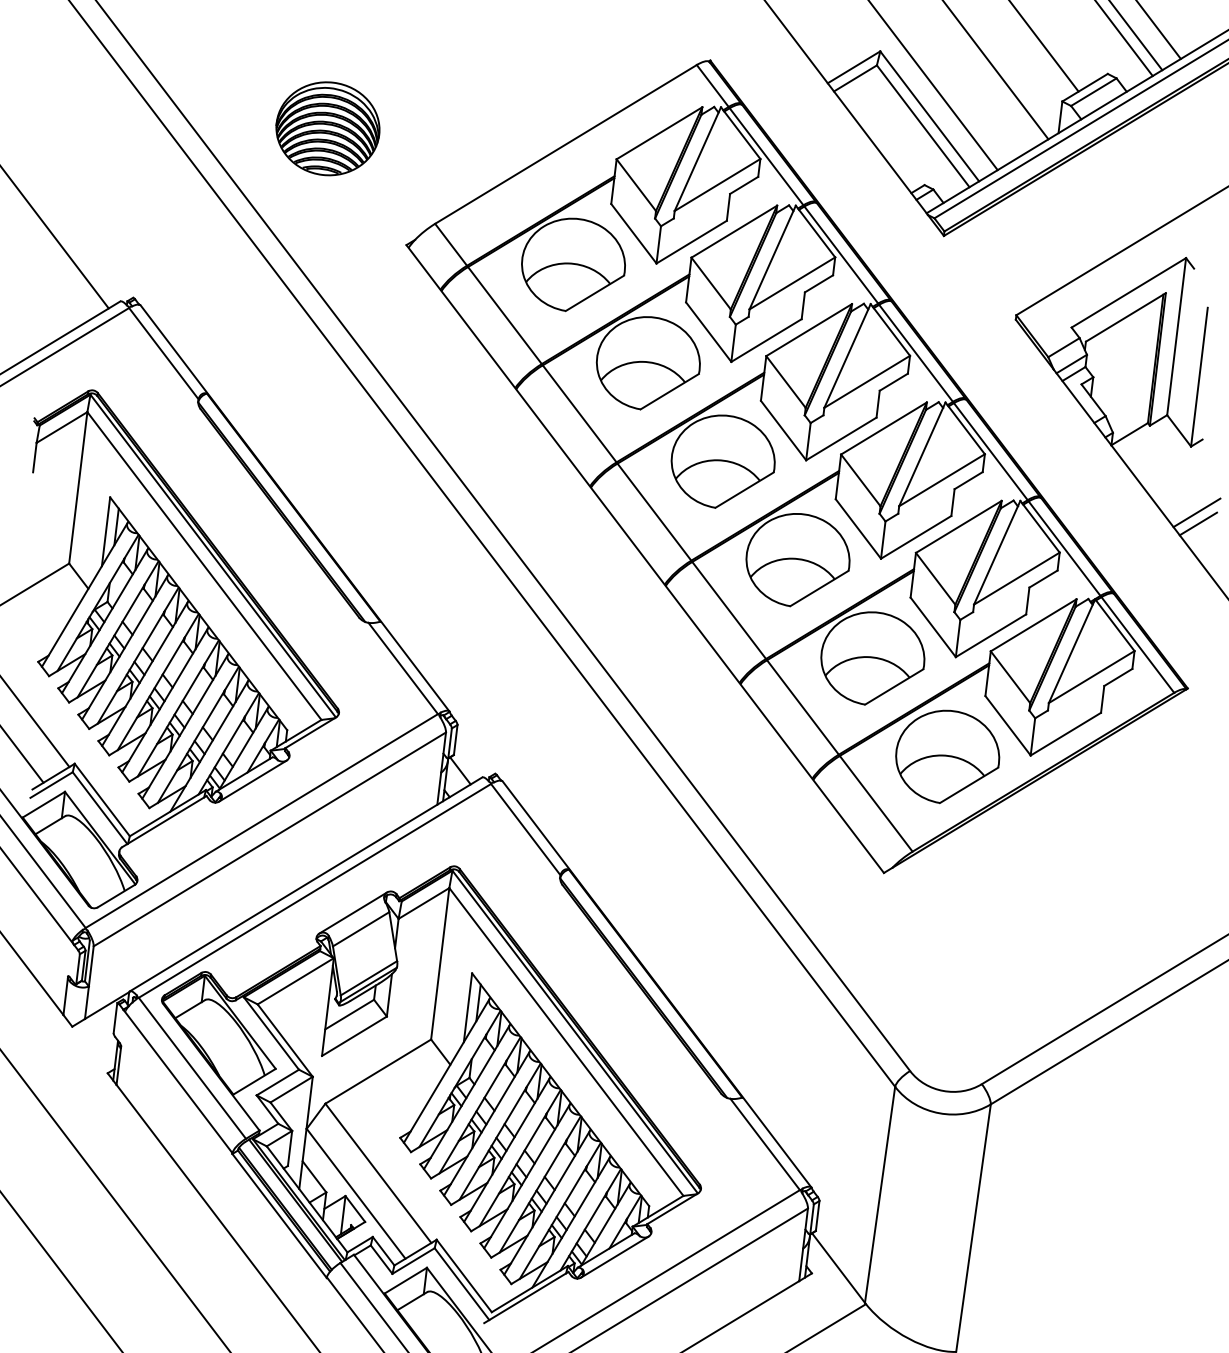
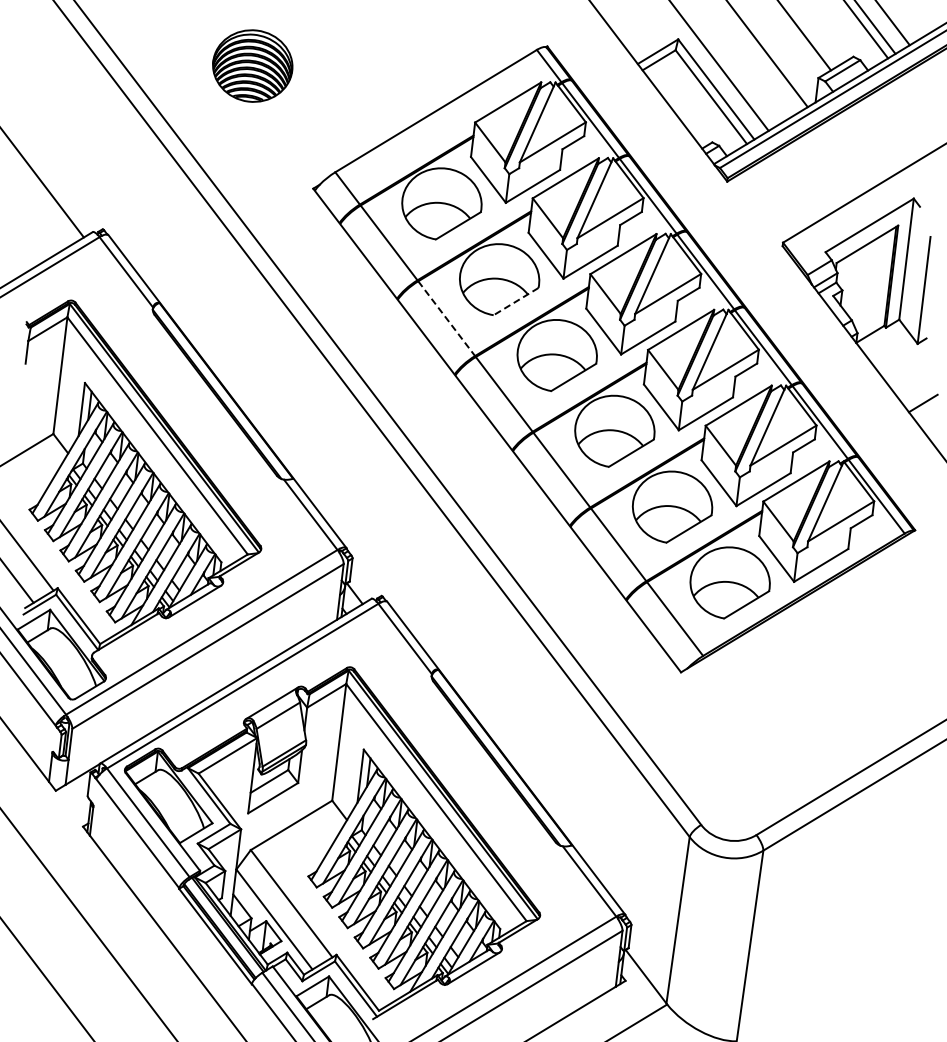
part: (327, 128) -> (252, 65), moved
line: (669, 391) -> (515, 301), solid -> dashed
line: (579, 413) -> (446, 318), solid -> dashed
line: (1197, 512) -> (922, 394), removed

